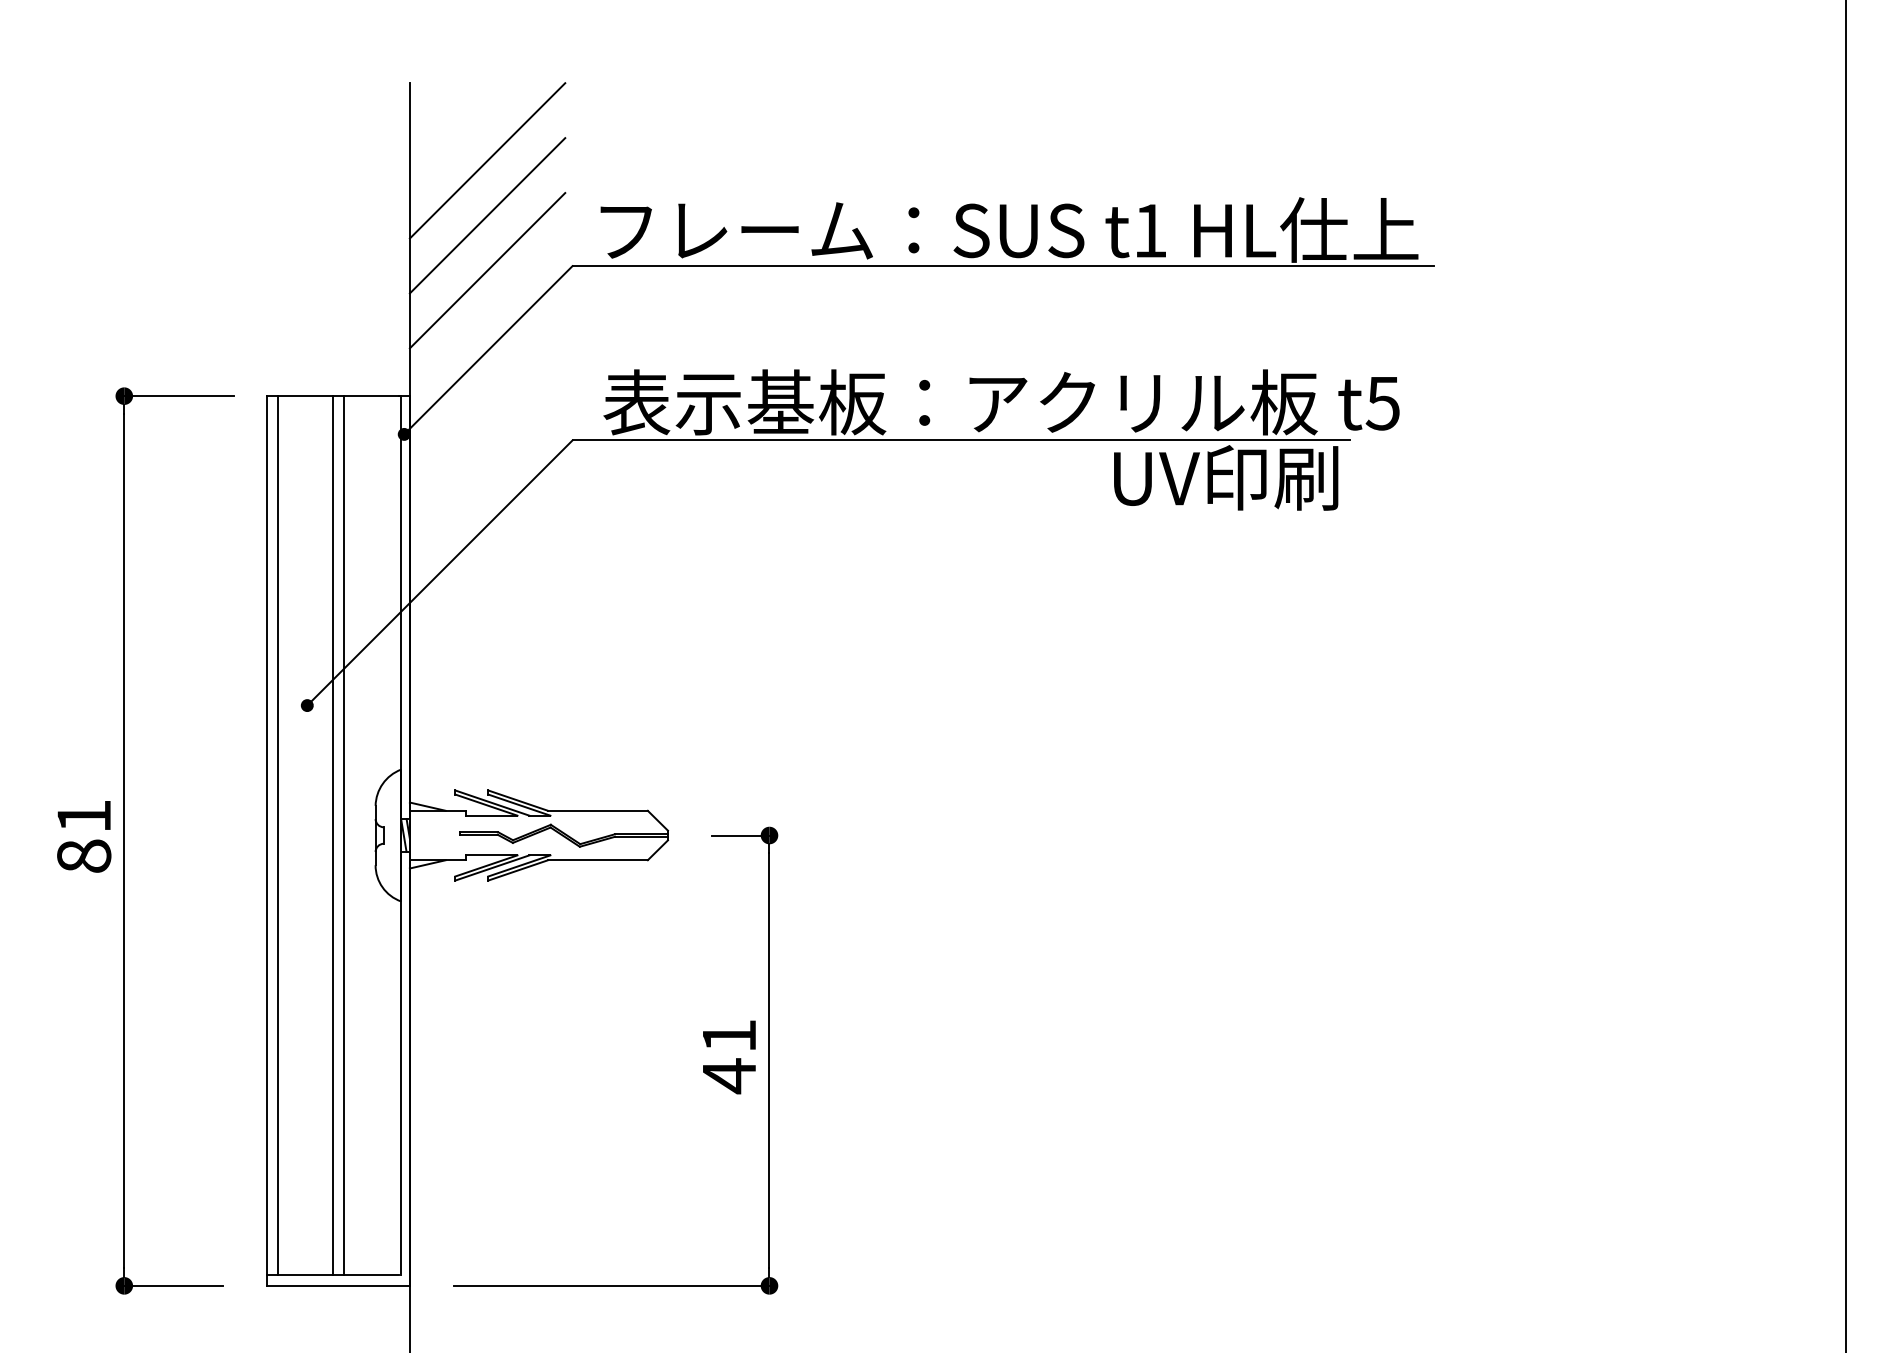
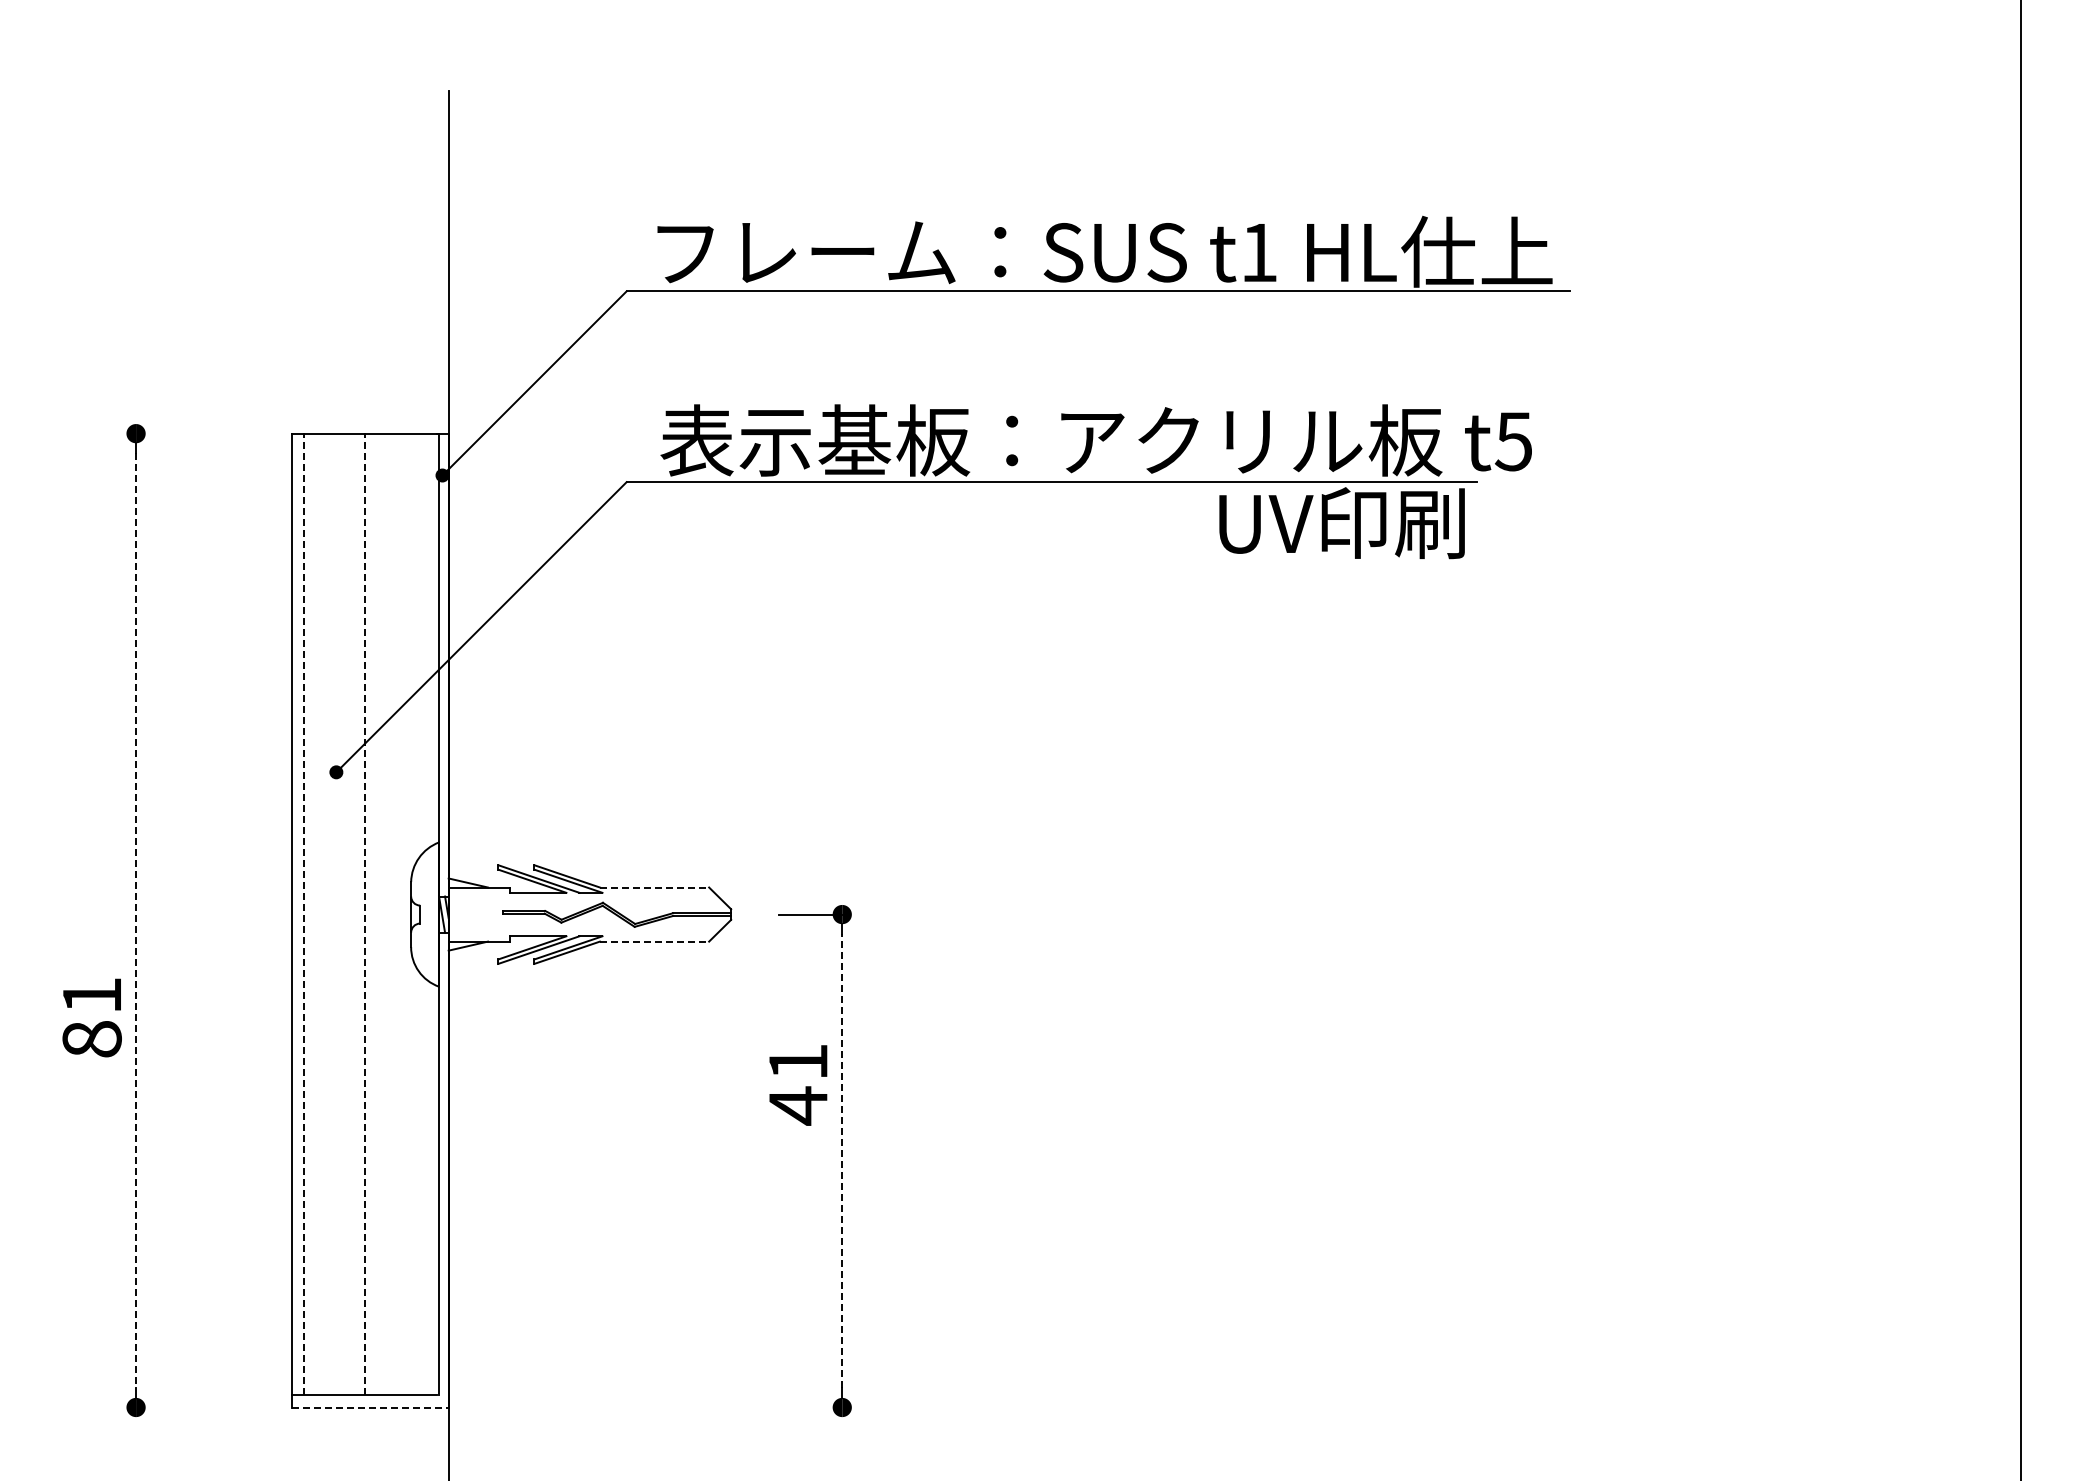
line: (487, 161) -> (533, 176), removed
line: (487, 216) -> (533, 236), removed
line: (487, 270) -> (533, 296), removed
line: (179, 396) -> (196, 433), removed
line: (597, 810) -> (654, 887), solid -> dashed
line: (278, 835) -> (304, 914), solid -> dashed
line: (332, 835) -> (364, 914), solid -> dashed
line: (343, 835) -> (376, 914), removed
text: (83, 836) -> (91, 1017), moved
line: (124, 840) -> (136, 920), solid -> dashed
line: (597, 860) -> (654, 941), solid -> dashed
text: (729, 1057) -> (798, 1085), moved
line: (769, 1060) -> (842, 1160), solid -> dashed
line: (174, 1285) -> (190, 1407), removed
line: (339, 1285) -> (371, 1407), solid -> dashed
line: (611, 1285) -> (669, 1407), removed

